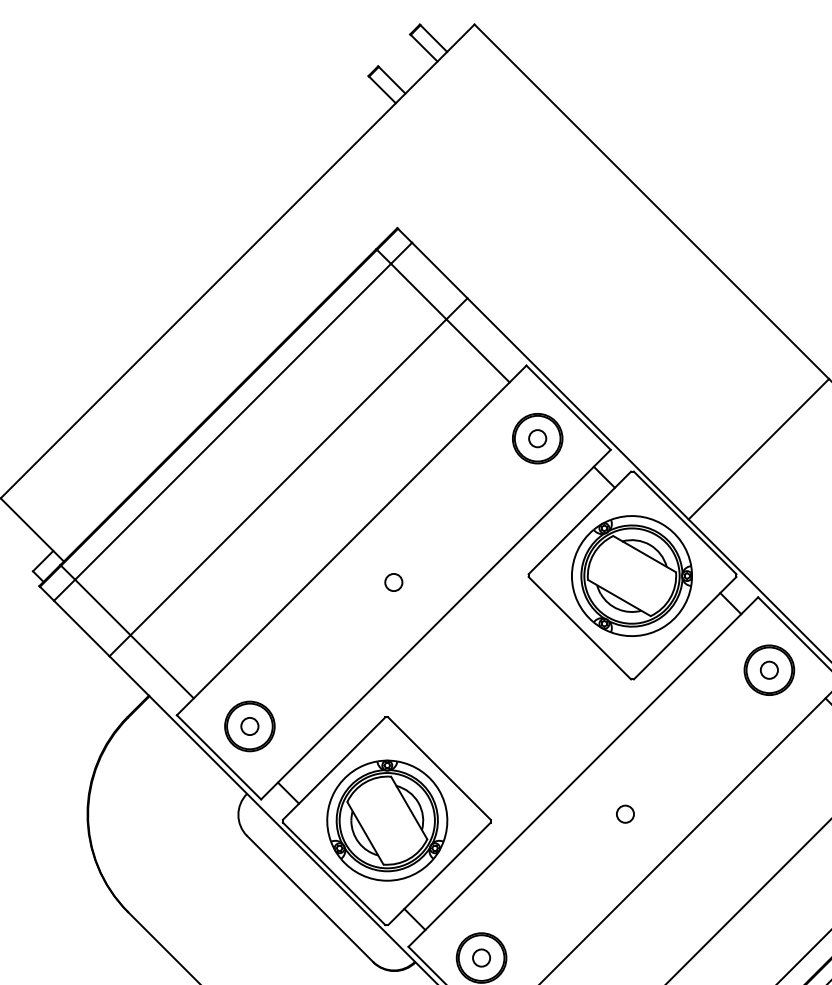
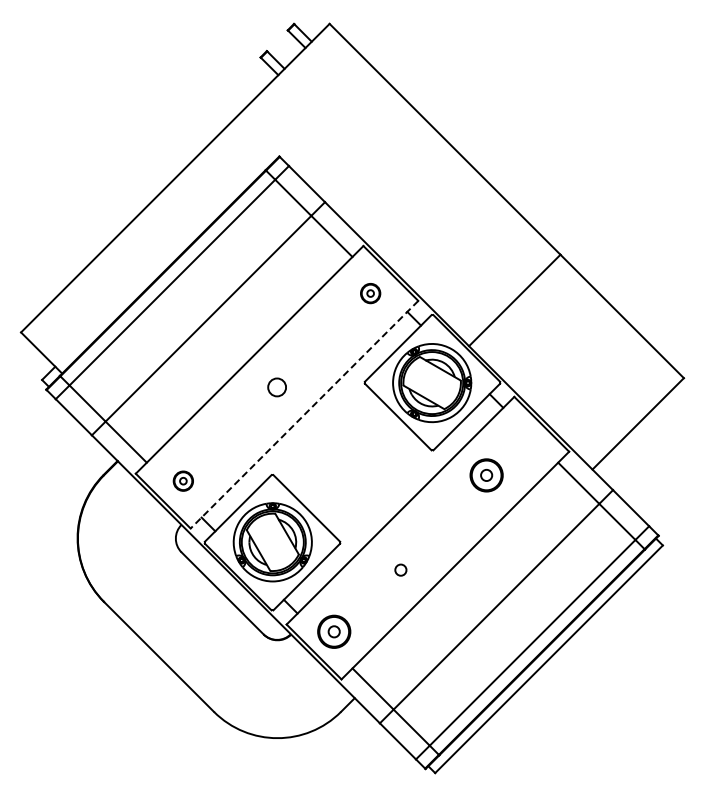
part: (537, 438) -> (370, 293), size x0.6
circle: (392, 581) -> (276, 386), size x1.6
line: (435, 624) -> (304, 414), solid -> dashed
part: (769, 670) -> (486, 475), moved
part: (250, 727) -> (183, 481), size x0.6
circle: (624, 813) -> (400, 569), moved

